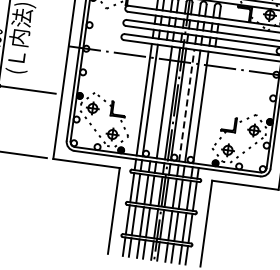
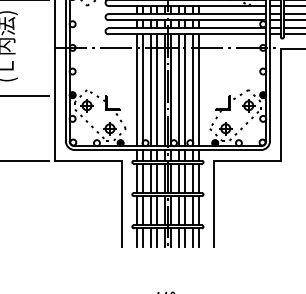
line: (158, 101) -> (150, 90), added
line: (187, 105) -> (179, 90), dashed -> solid
line: (207, 108) -> (199, 90), added

